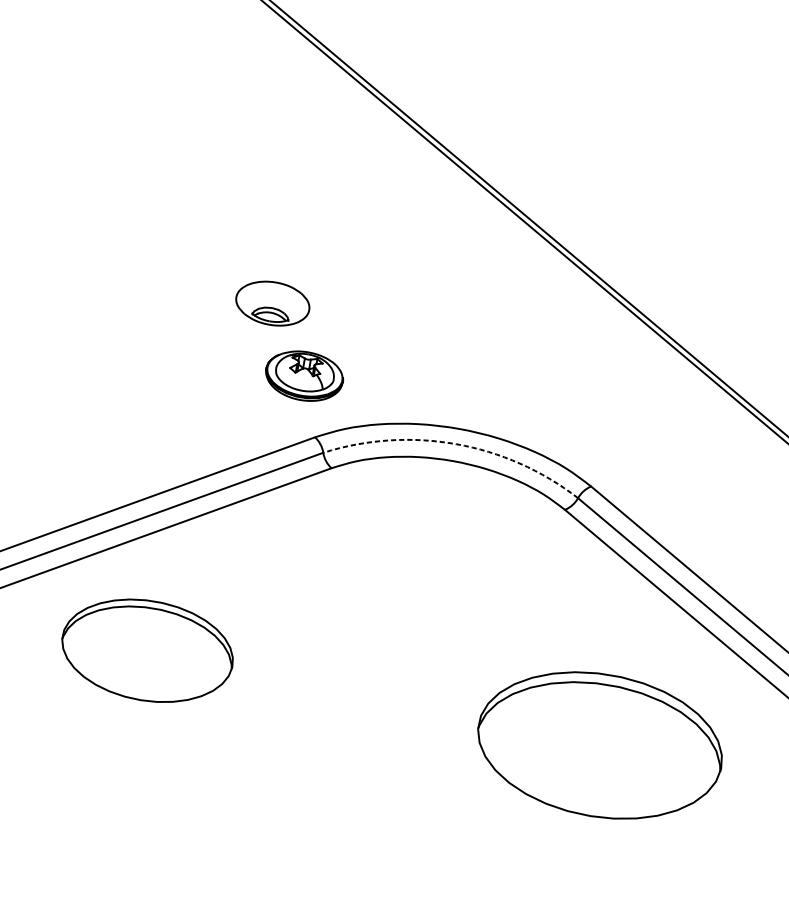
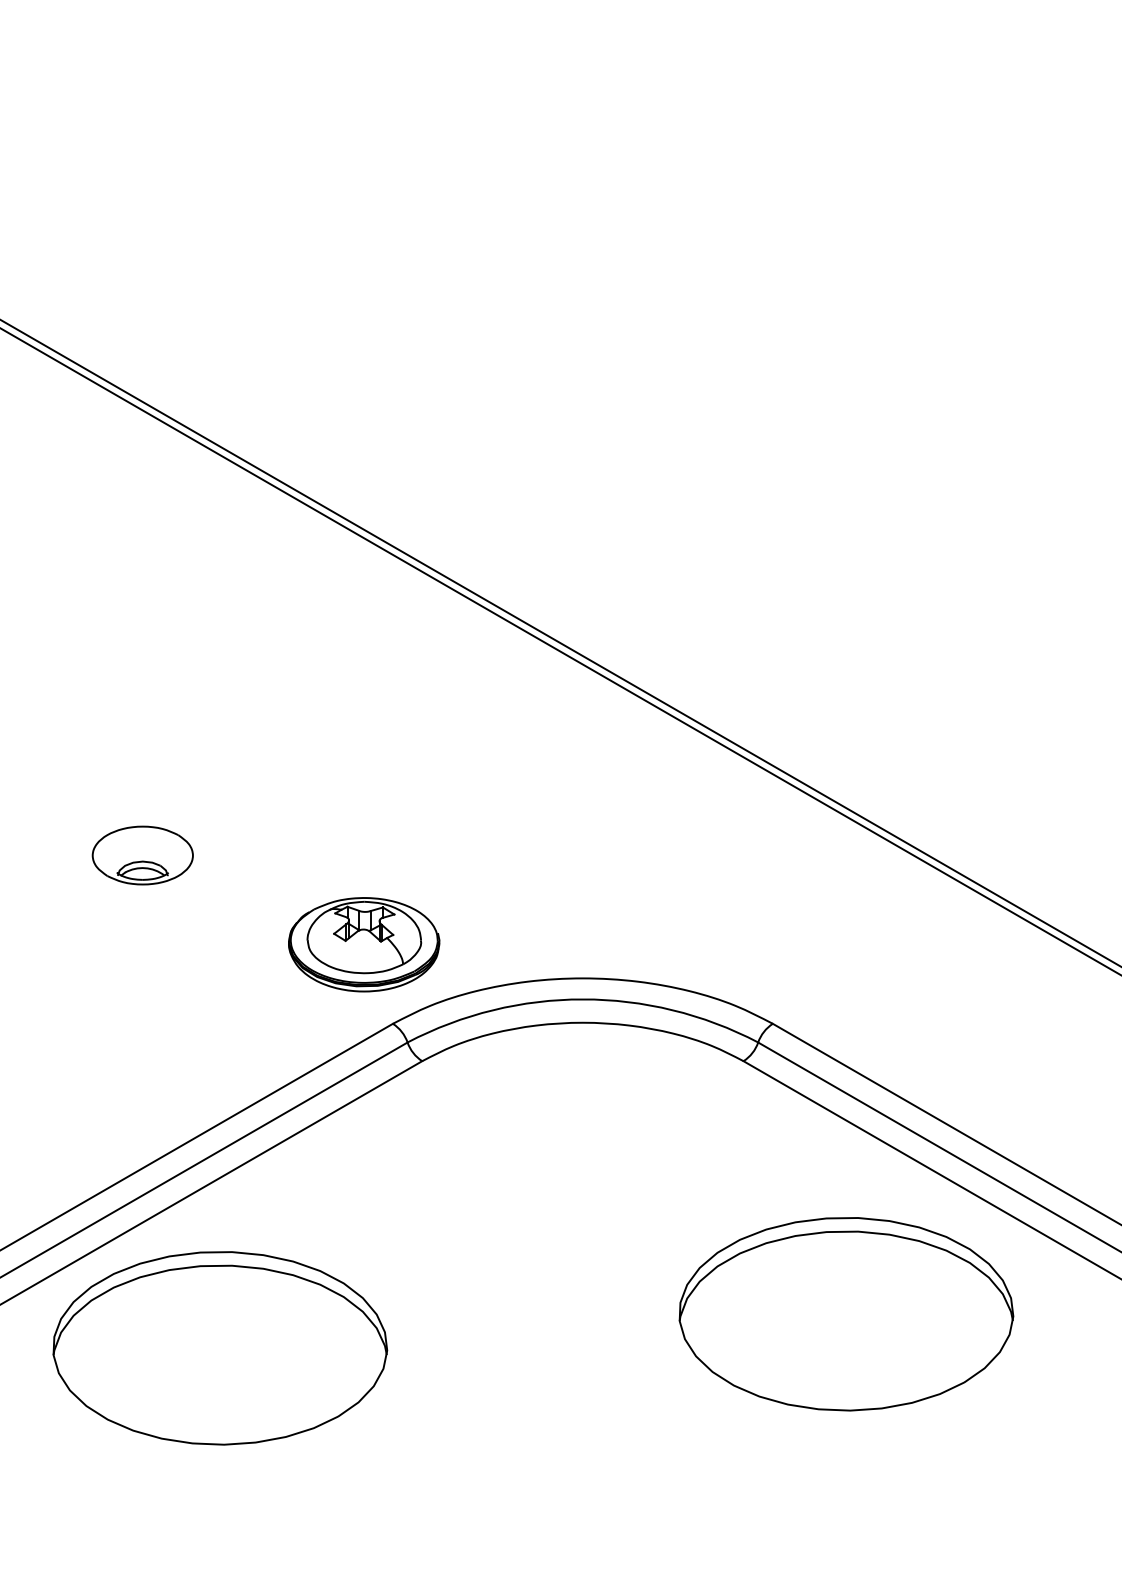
part: (272, 303) -> (142, 855), moved
part: (304, 376) -> (364, 944), size x1.43
arc: (455, 444) -> (582, 999), dashed -> solid
part: (147, 650) -> (220, 1348), size x1.43
part: (600, 745) -> (846, 1314), moved

